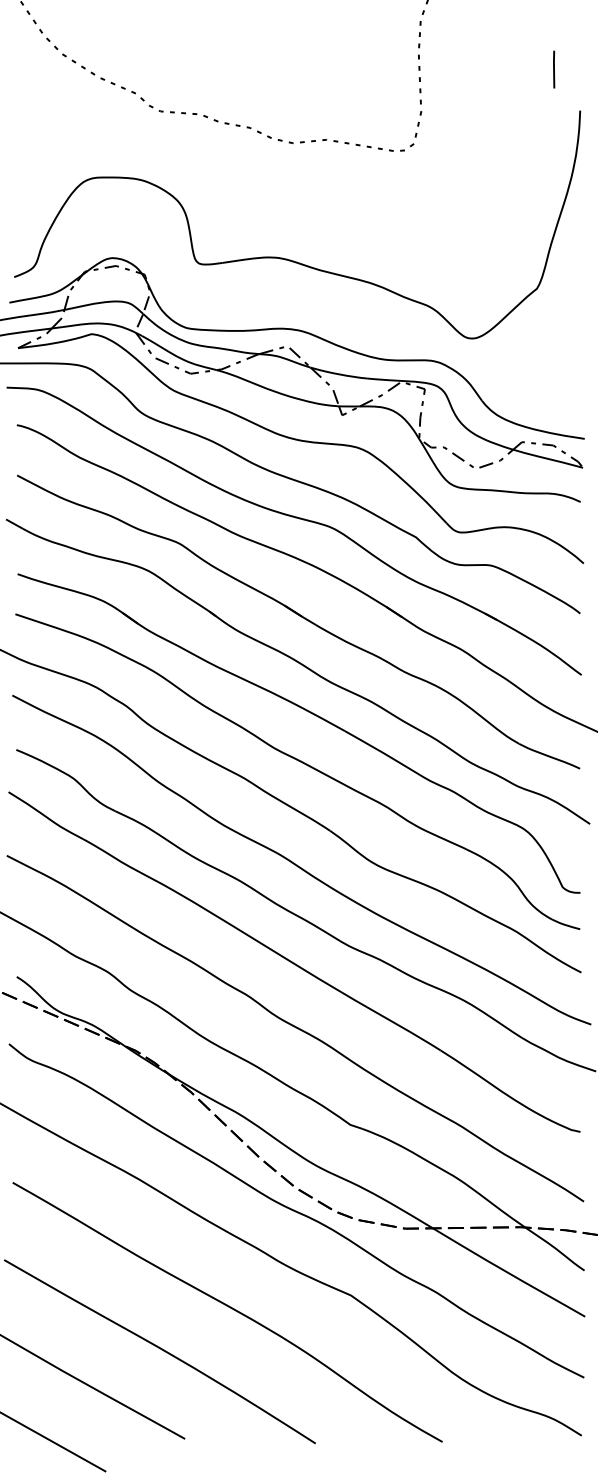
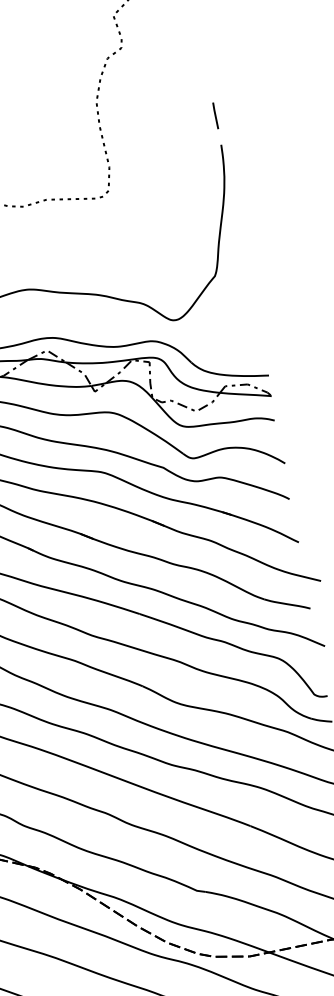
line: (554, 69) -> (215, 115), moved

